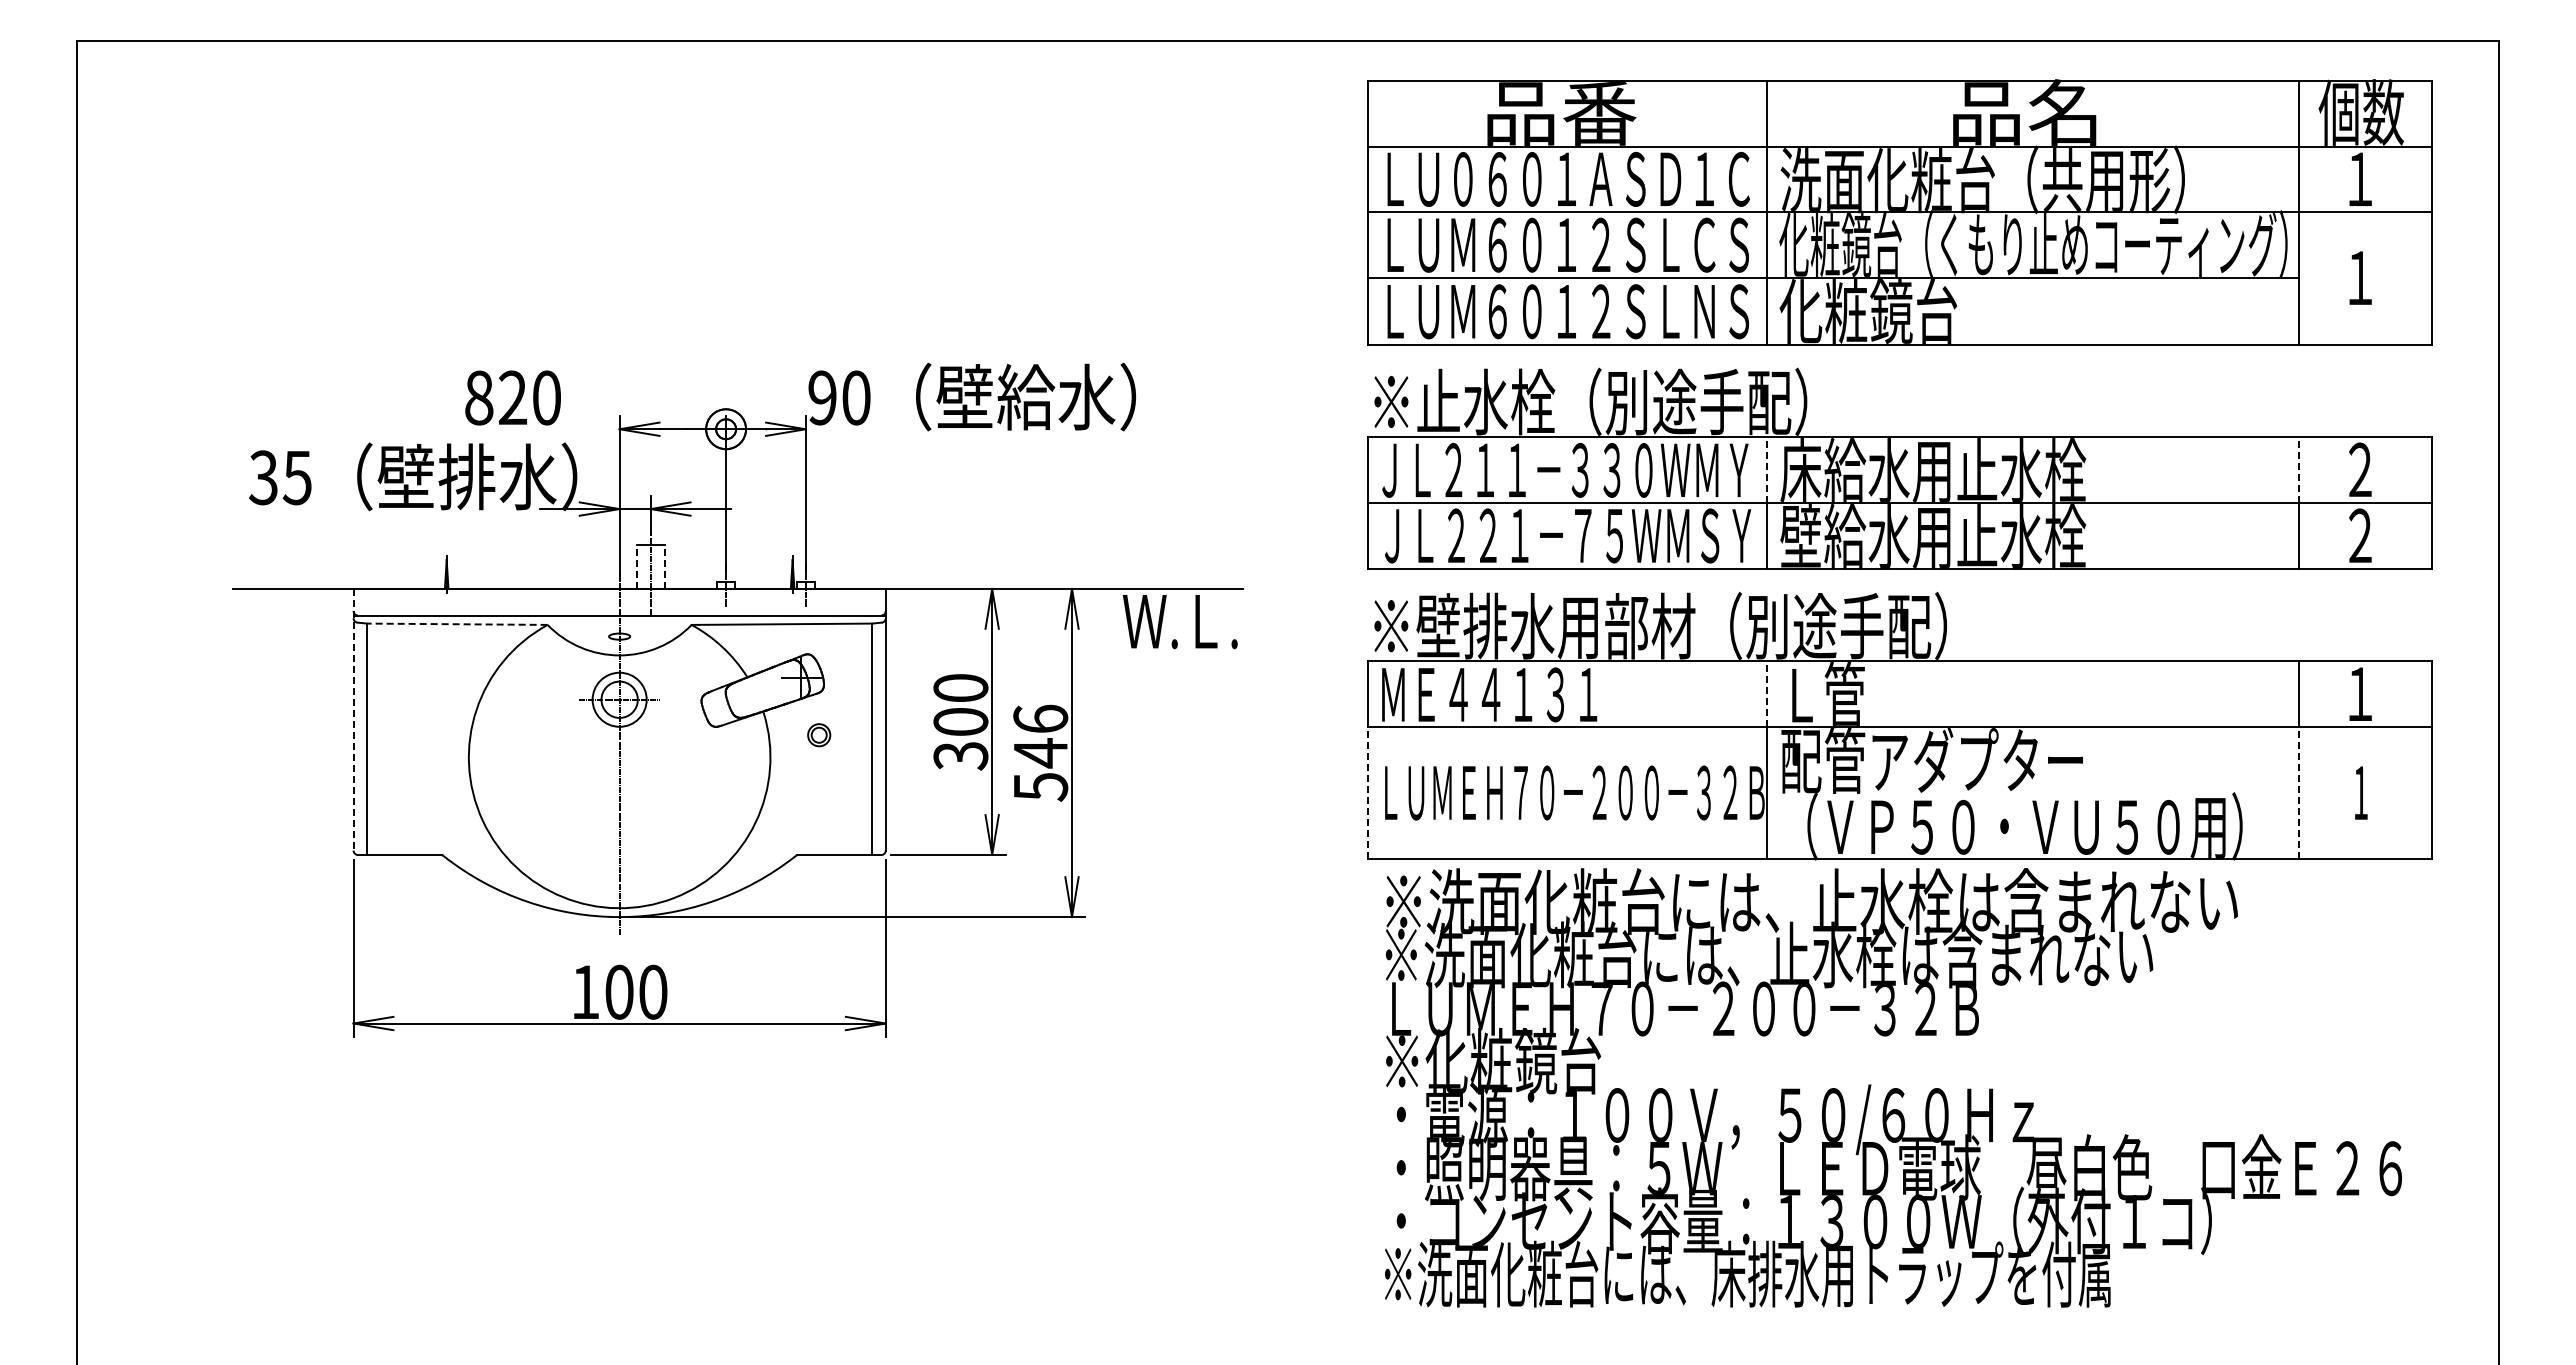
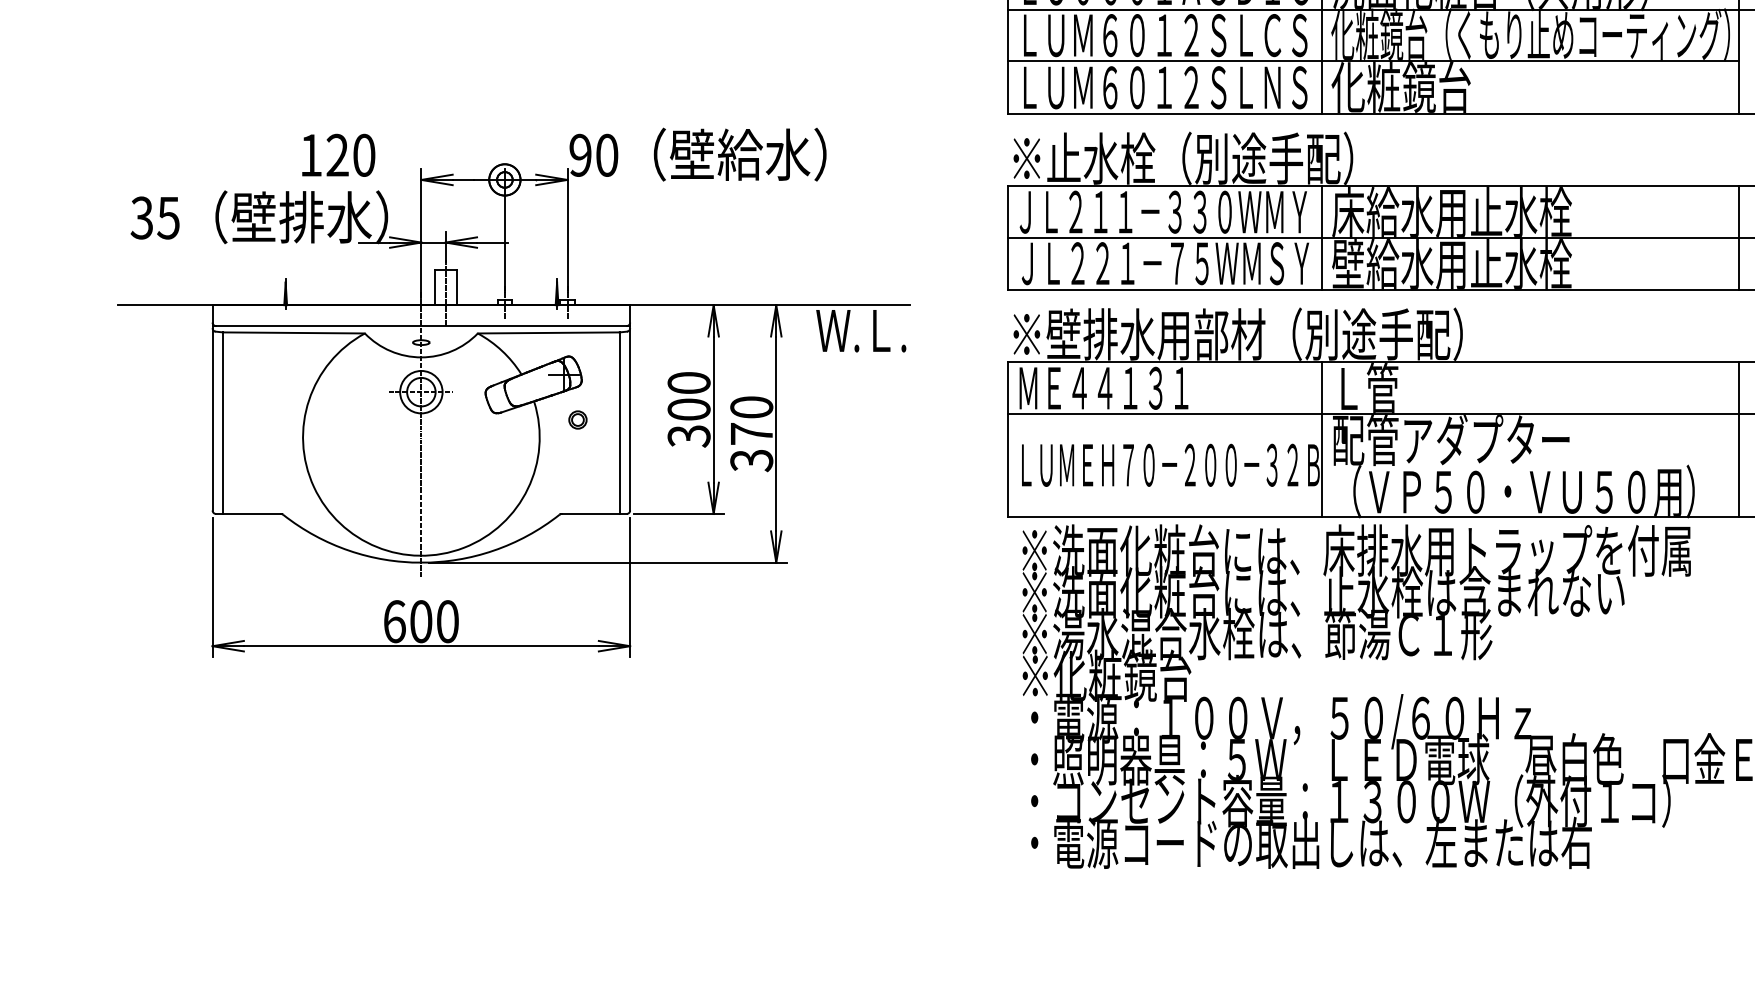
text: (479, 397) -> (311, 155), 820 -> 120
line: (1766, 470) -> (1321, 212), dashed -> solid
line: (2299, 470) -> (1739, 212), dashed -> solid
line: (636, 566) -> (434, 287), dashed -> solid
line: (664, 566) -> (456, 287), dashed -> solid
line: (456, 624) -> (293, 333), dashed -> solid
line: (1766, 694) -> (1321, 388), dashed -> solid
line: (353, 719) -> (212, 407), dashed -> solid
text: (1040, 752) -> (751, 433), 546 -> 370
line: (1367, 793) -> (1008, 465), dashed -> solid
line: (2299, 793) -> (1739, 465), dashed -> solid
text: (1811, 901) -> (1356, 550), ※洗面化粧台には、止水栓は含まれない -> ※洗面化粧台には、床排水用トラップを付属
text: (586, 991) -> (395, 621), 100 -> 600
text: (1684, 1007) -> (1256, 633), ＬＵＭＥＨ７０－２００－３２Ｂ -> ※湯水混合水栓は、節湯Ｃ１形
text: (1748, 1273) -> (1307, 842), ※洗面化粧台には、床排水用トラップを付属 -> ・電源コードの取出しは、左または右

